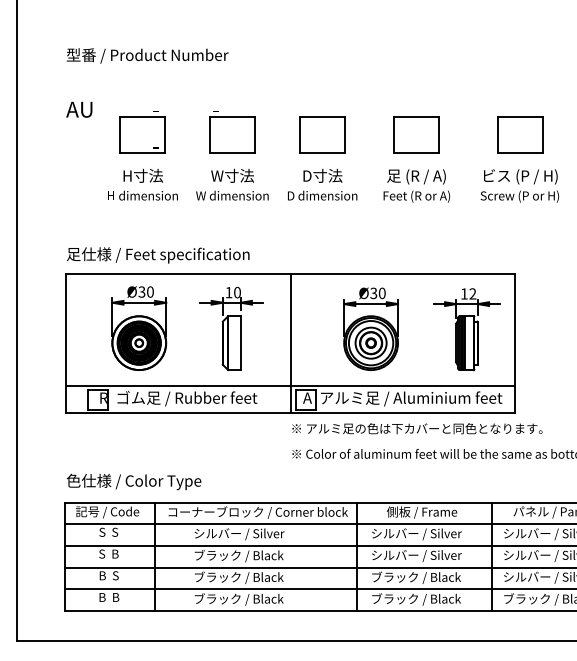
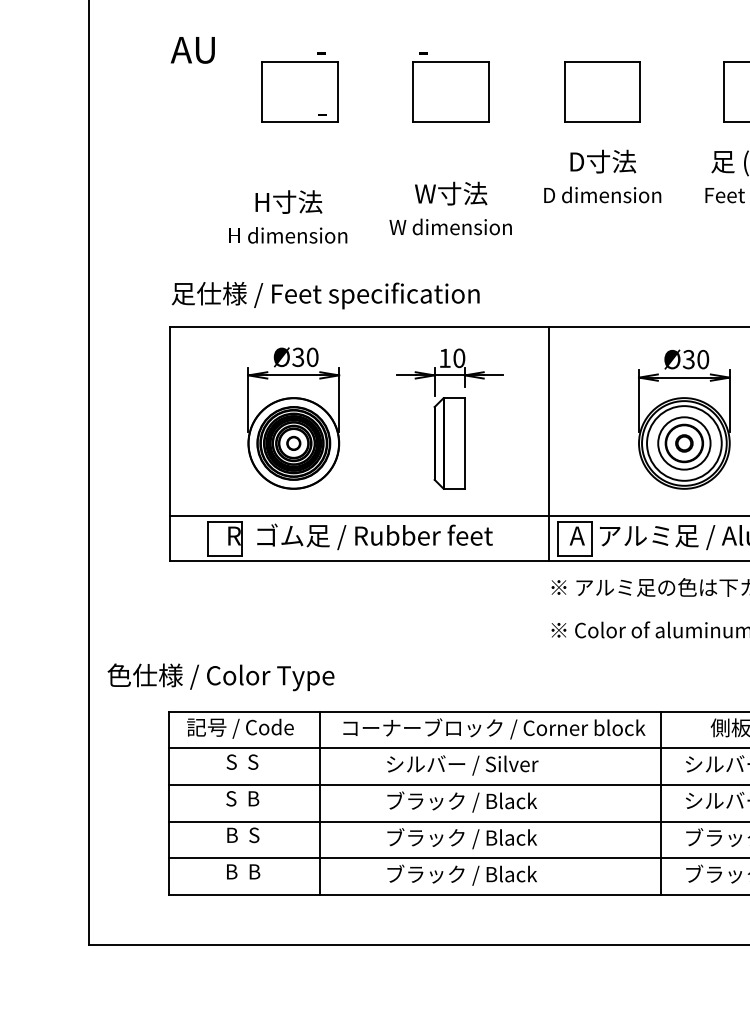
text: (142, 184) -> (287, 216), moved
text: (232, 184) -> (450, 208), moved
text: (133, 481) -> (220, 676), moved

